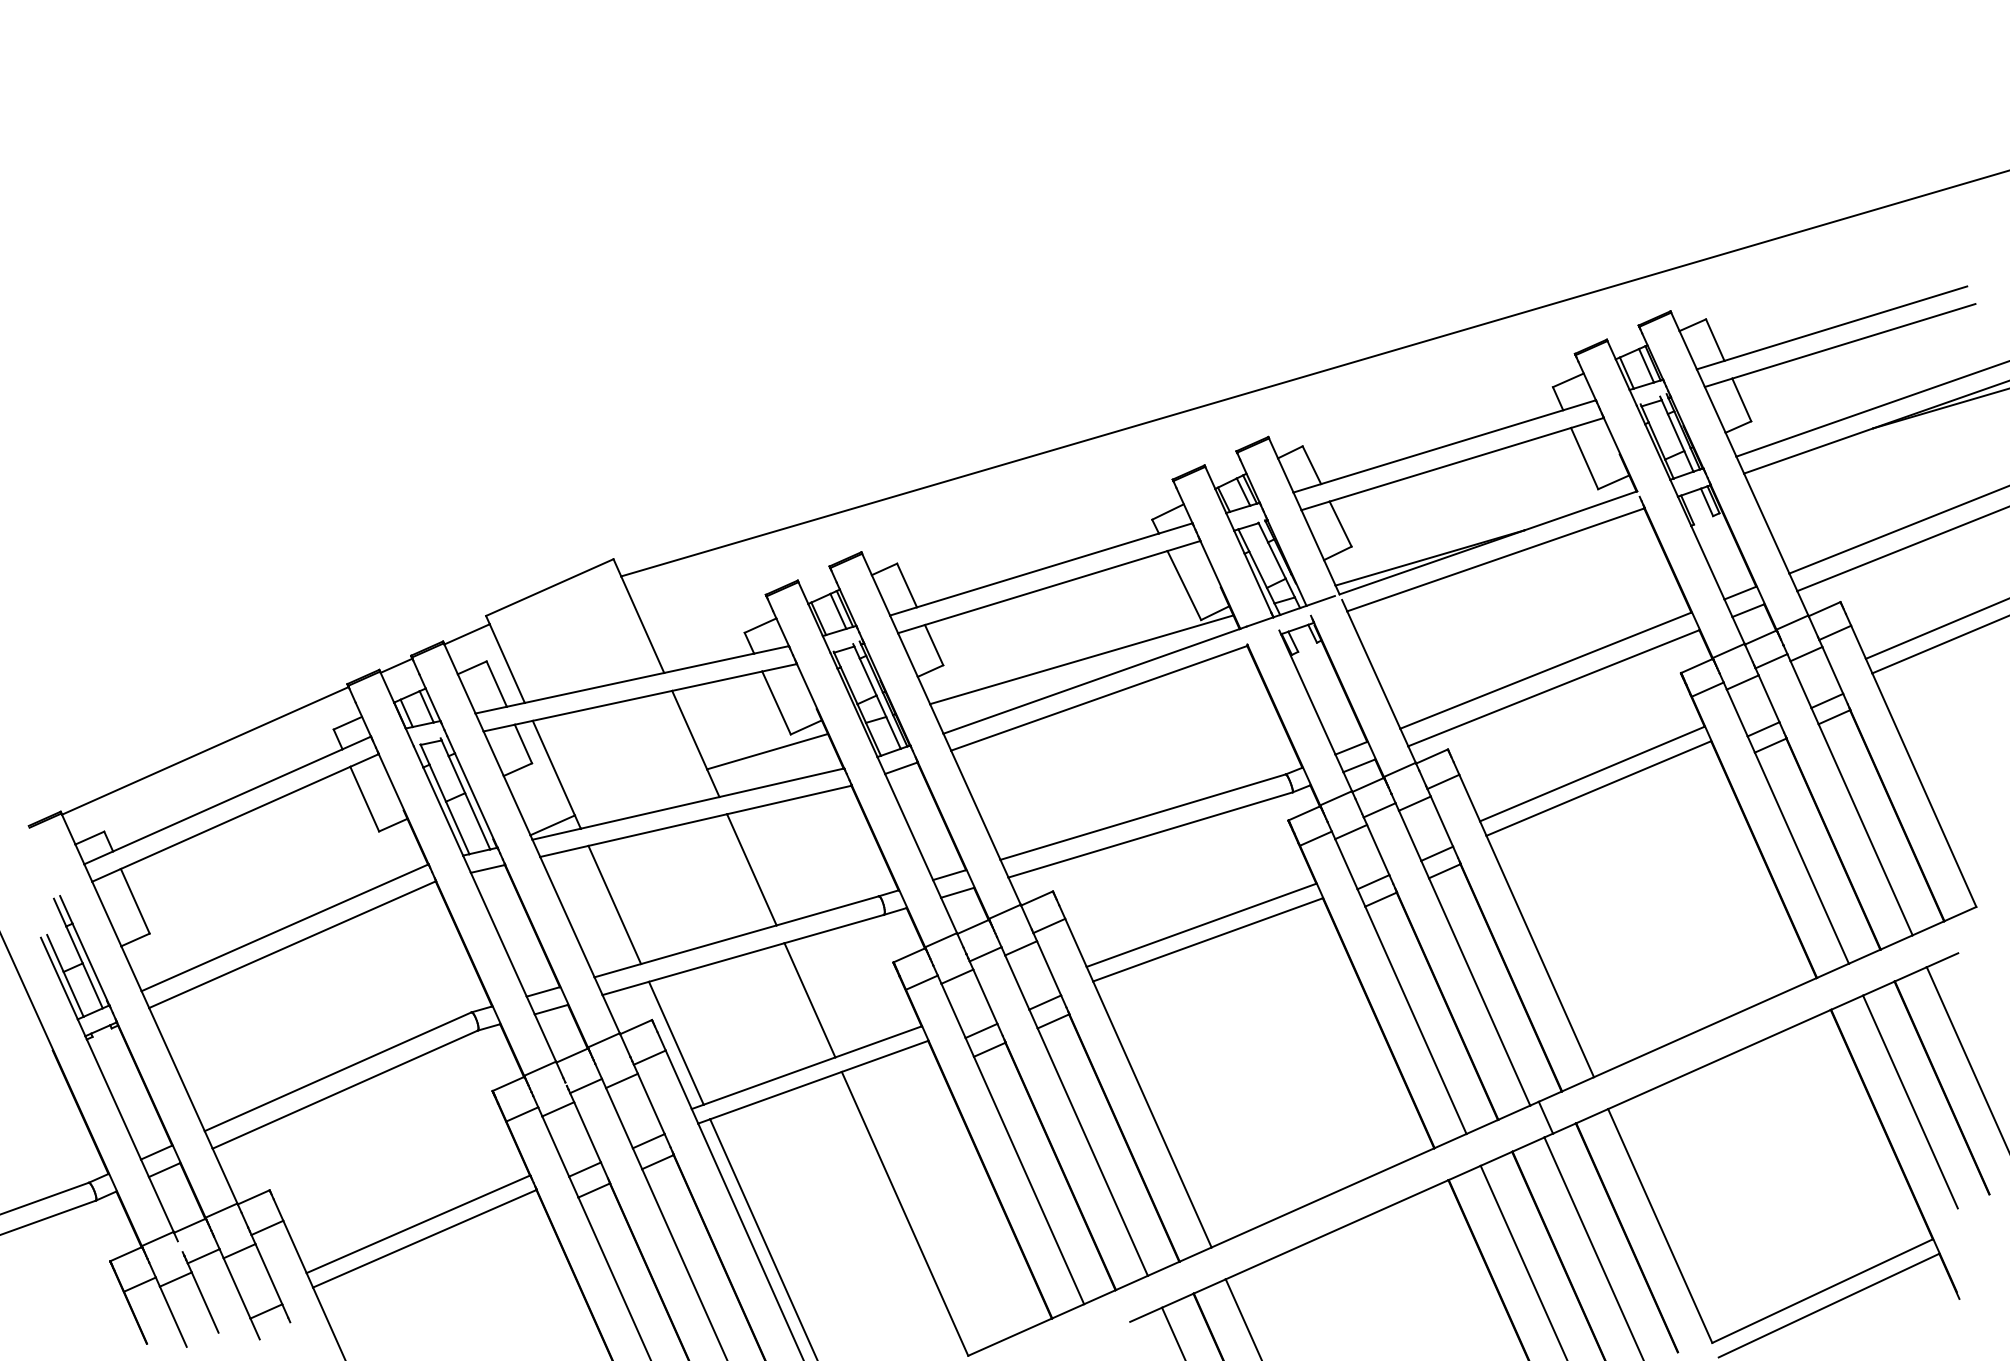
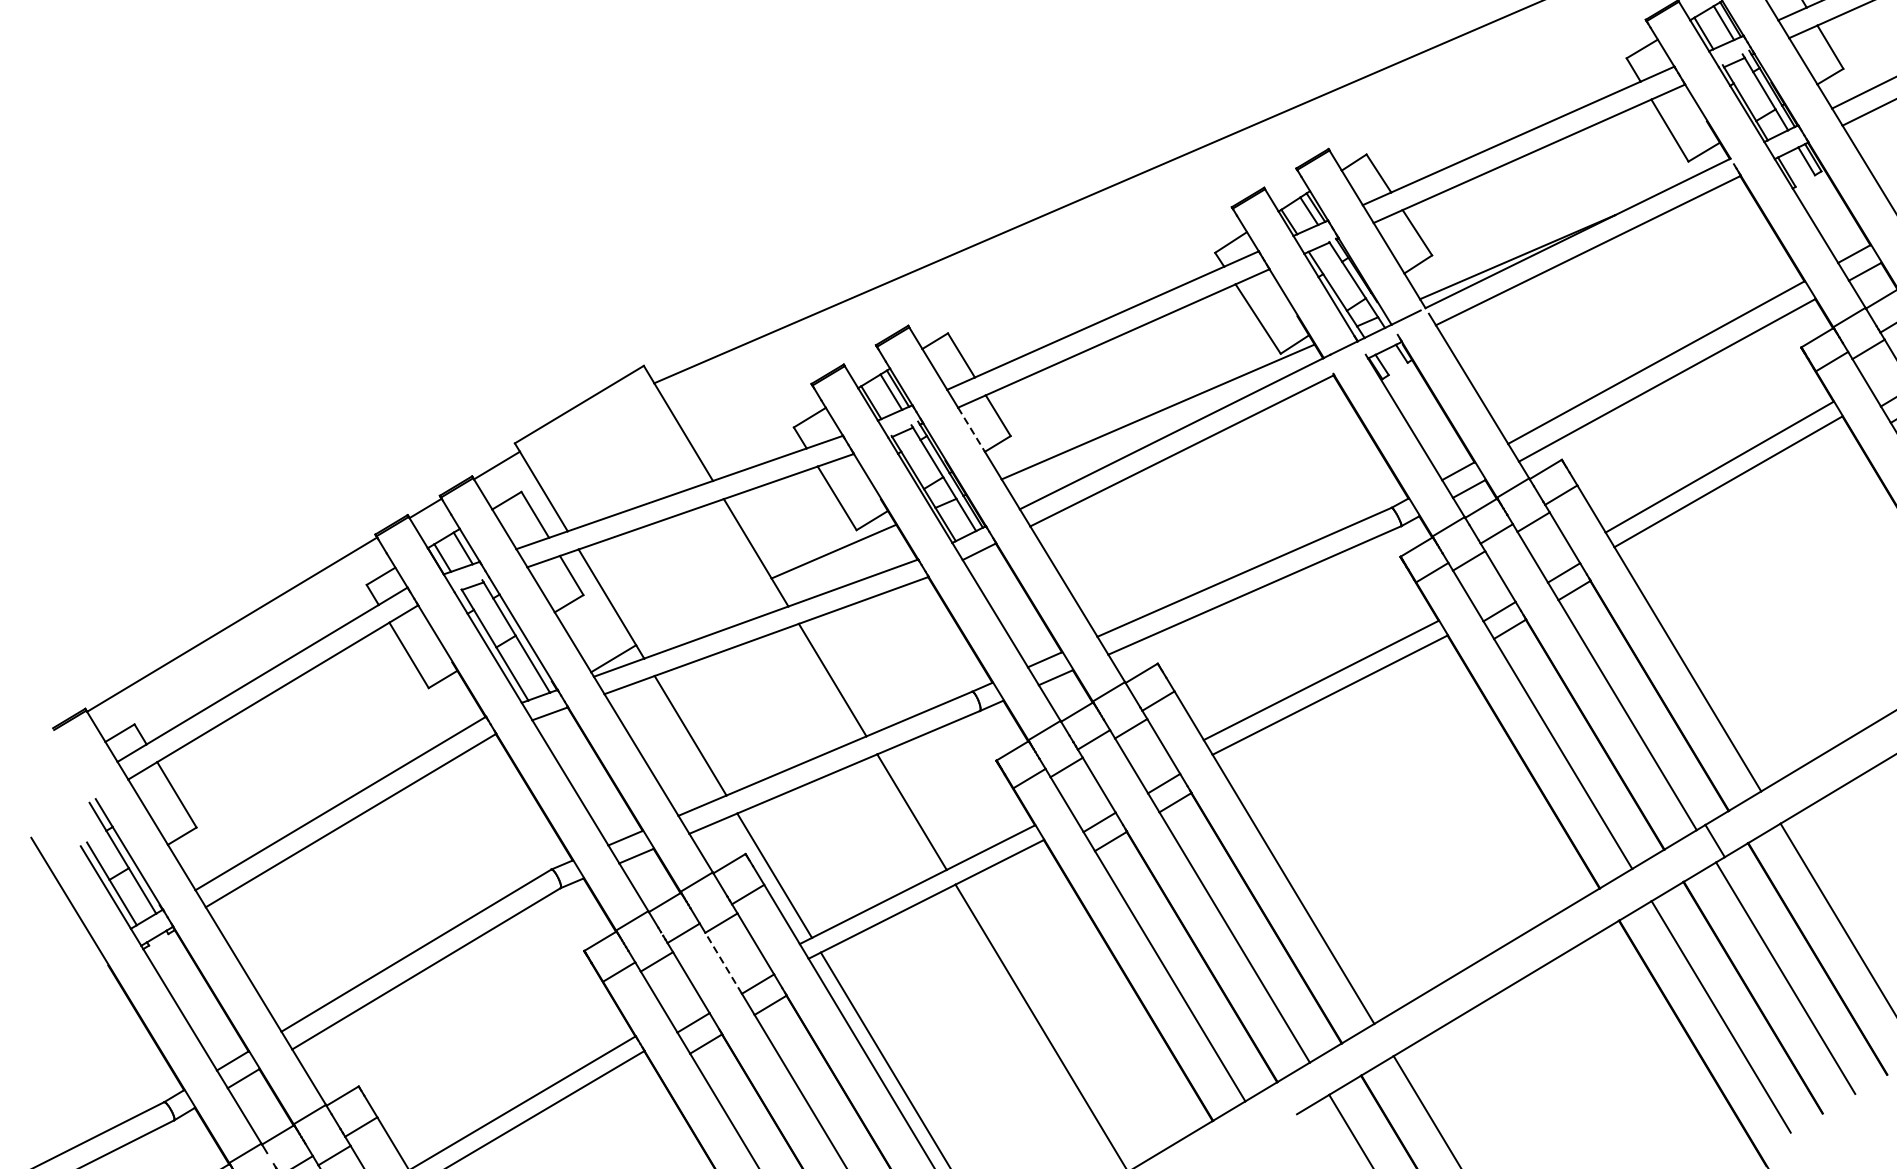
line: (907, 655) -> (971, 430), solid -> dashed
line: (619, 1118) -> (723, 963), solid -> dashed

